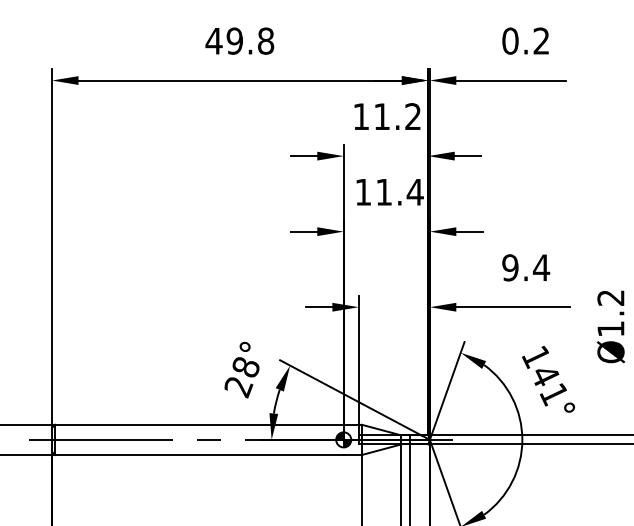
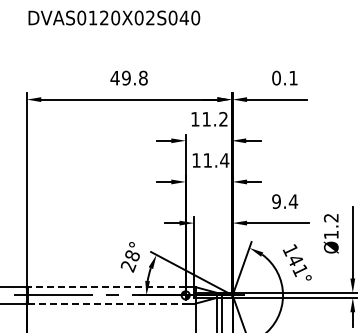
text: (541, 39) -> (293, 77), 0.2 -> 0.1
line: (200, 425) -> (107, 287), solid -> dashed
line: (200, 454) -> (107, 303), solid -> dashed

